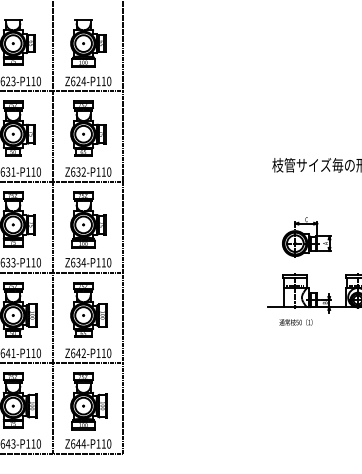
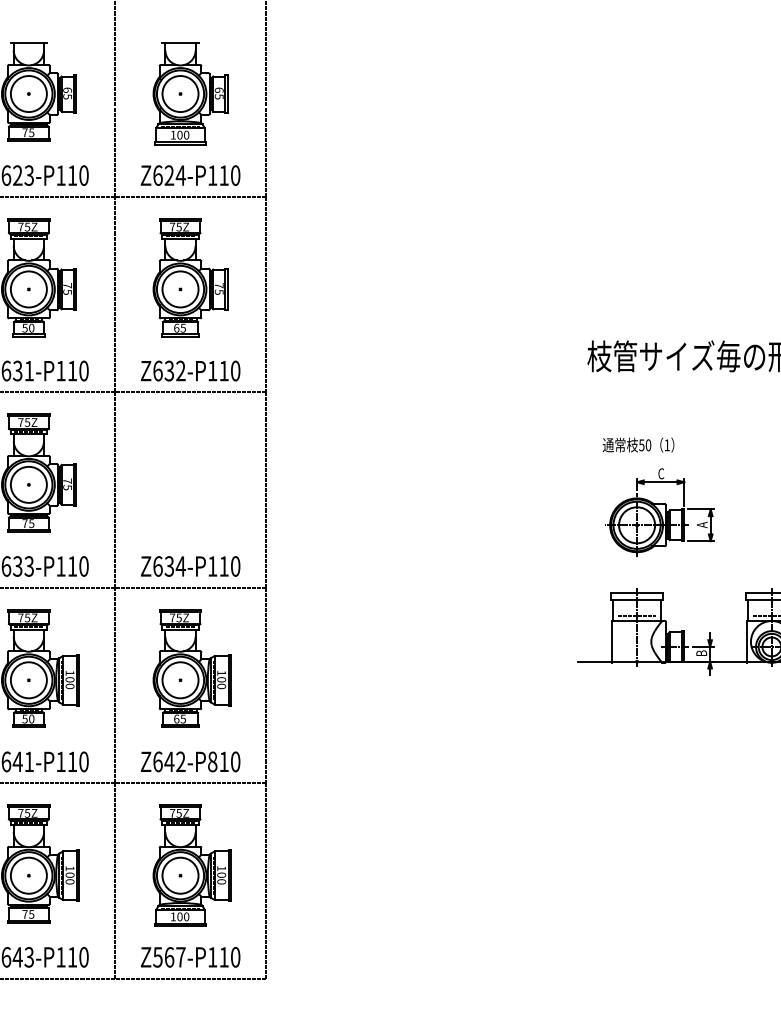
part: (88, 219) -> (191, 473), removed
text: (295, 322) -> (637, 445), moved
text: (98, 353) -> (212, 762), Z642-P110 -> Z642-P810
text: (78, 443) -> (169, 956), Z644-P110 -> Z567-P110

